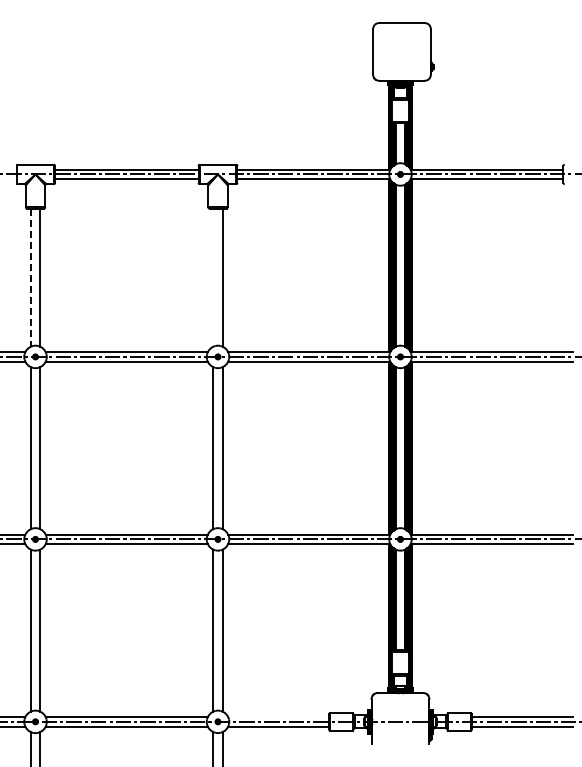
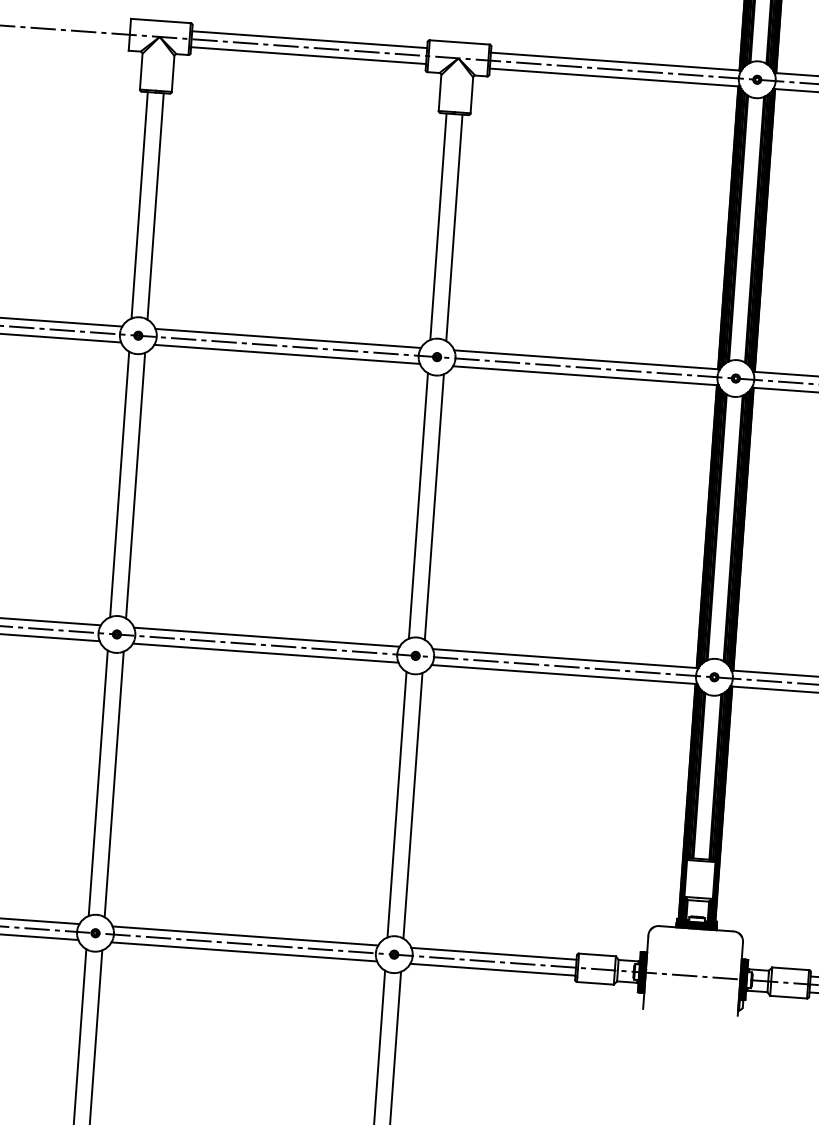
line: (213, 277) -> (439, 226), added
line: (30, 278) -> (139, 206), dashed -> solid
line: (278, 717) -> (493, 954), added

